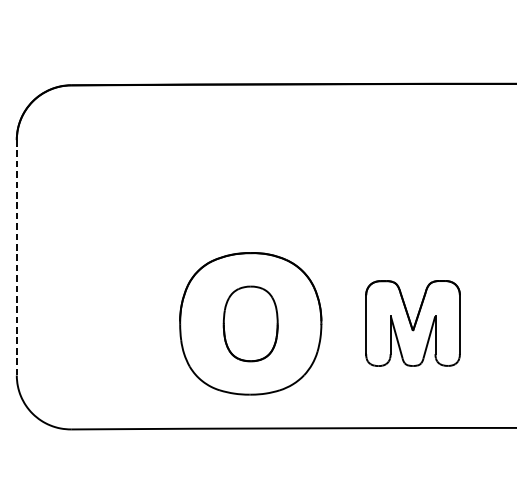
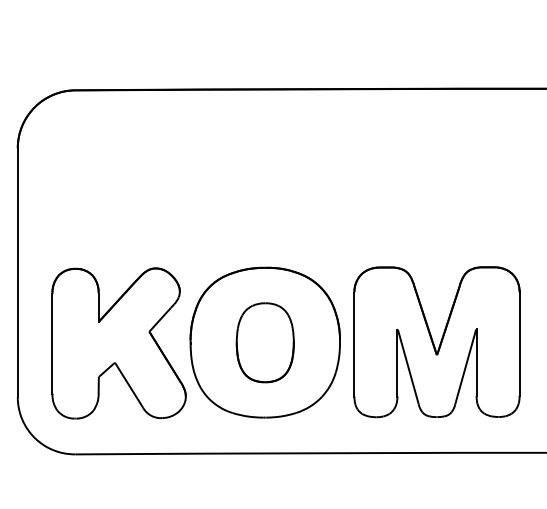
line: (16, 257) -> (17, 272), dashed -> solid
part: (412, 323) -> (436, 342), size x1.67
part: (111, 324) -> (118, 343), added

